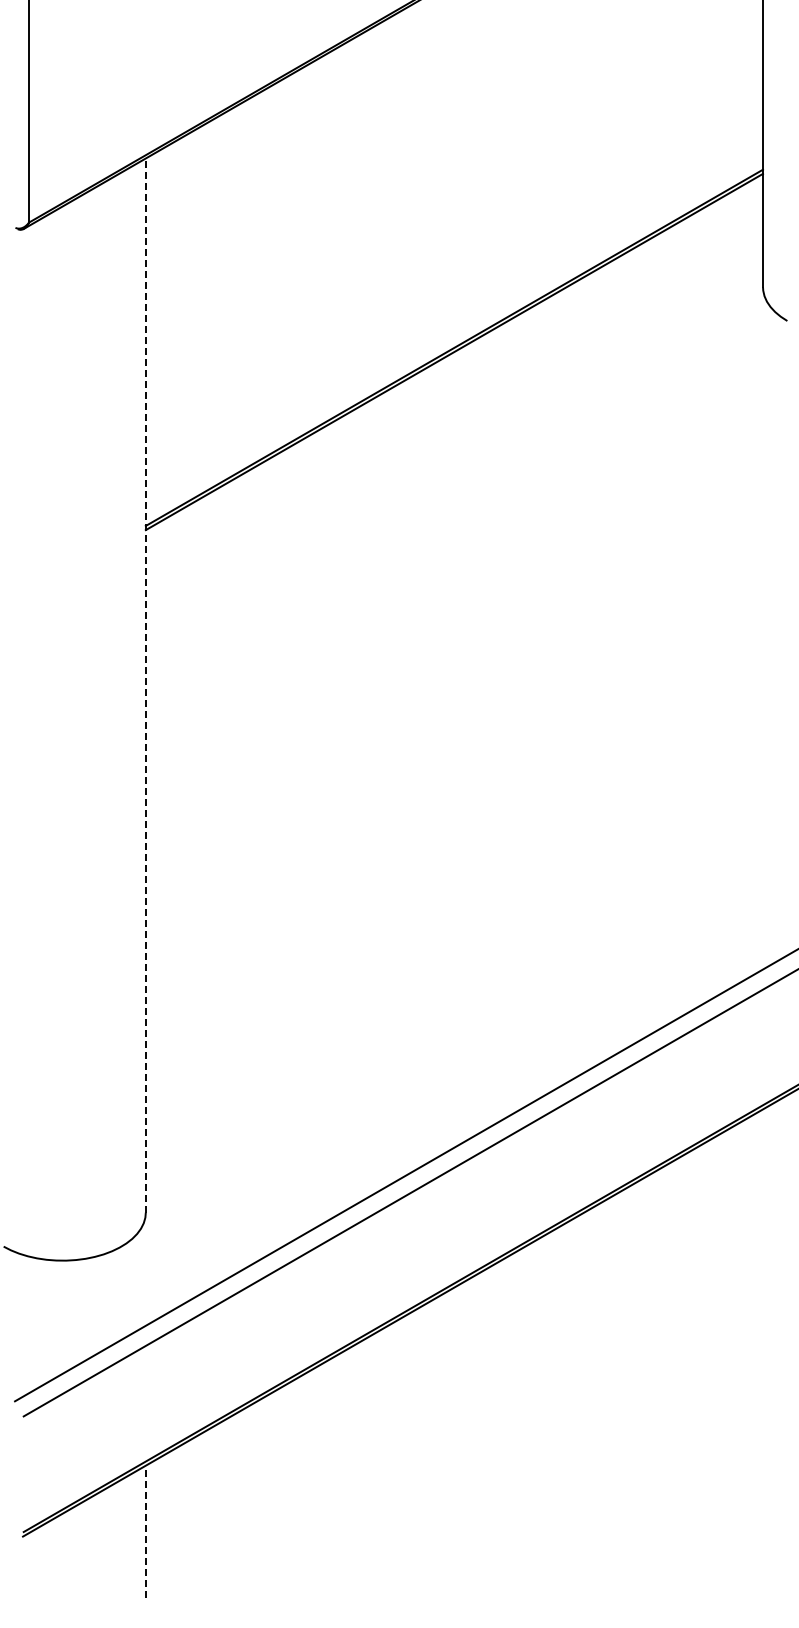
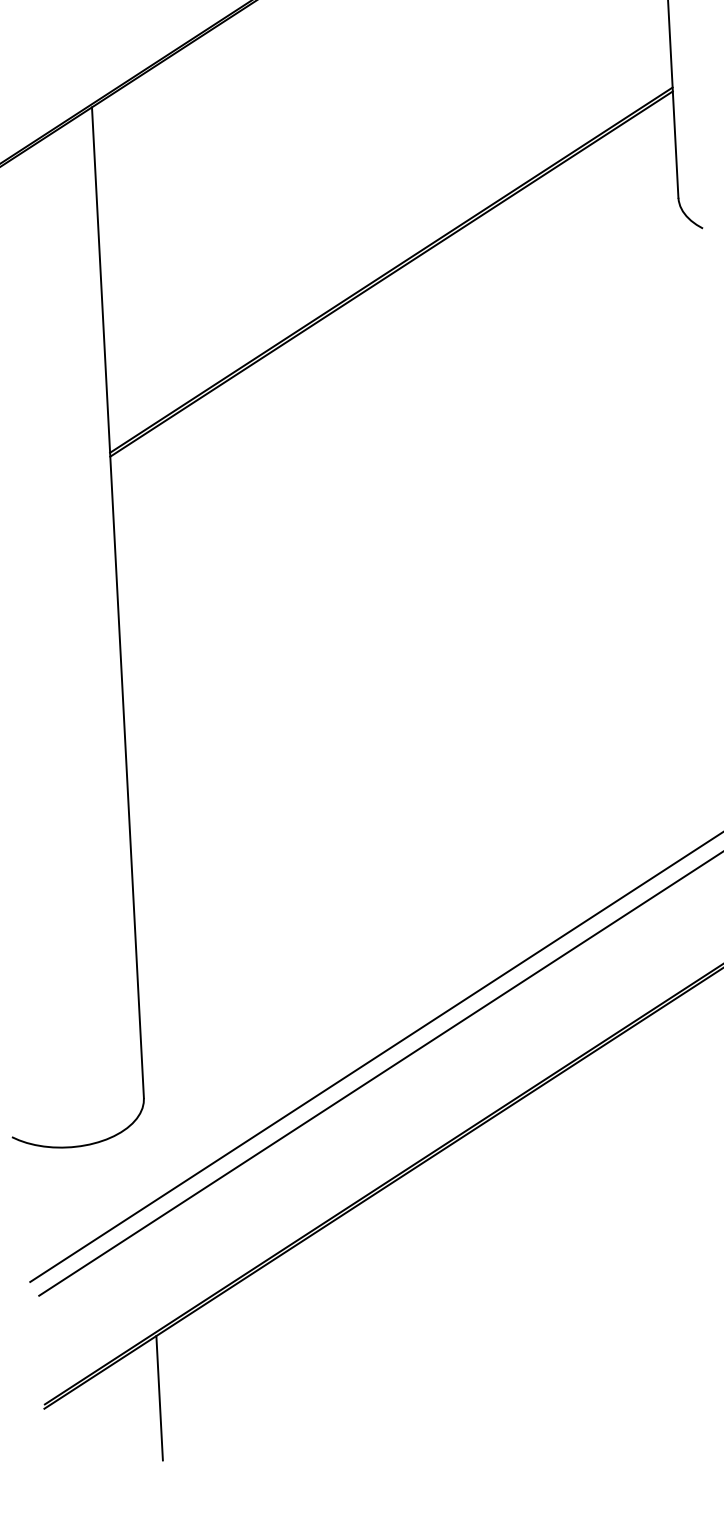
line: (145, 685) -> (117, 602), dashed -> solid
line: (145, 1531) -> (159, 1397), dashed -> solid

